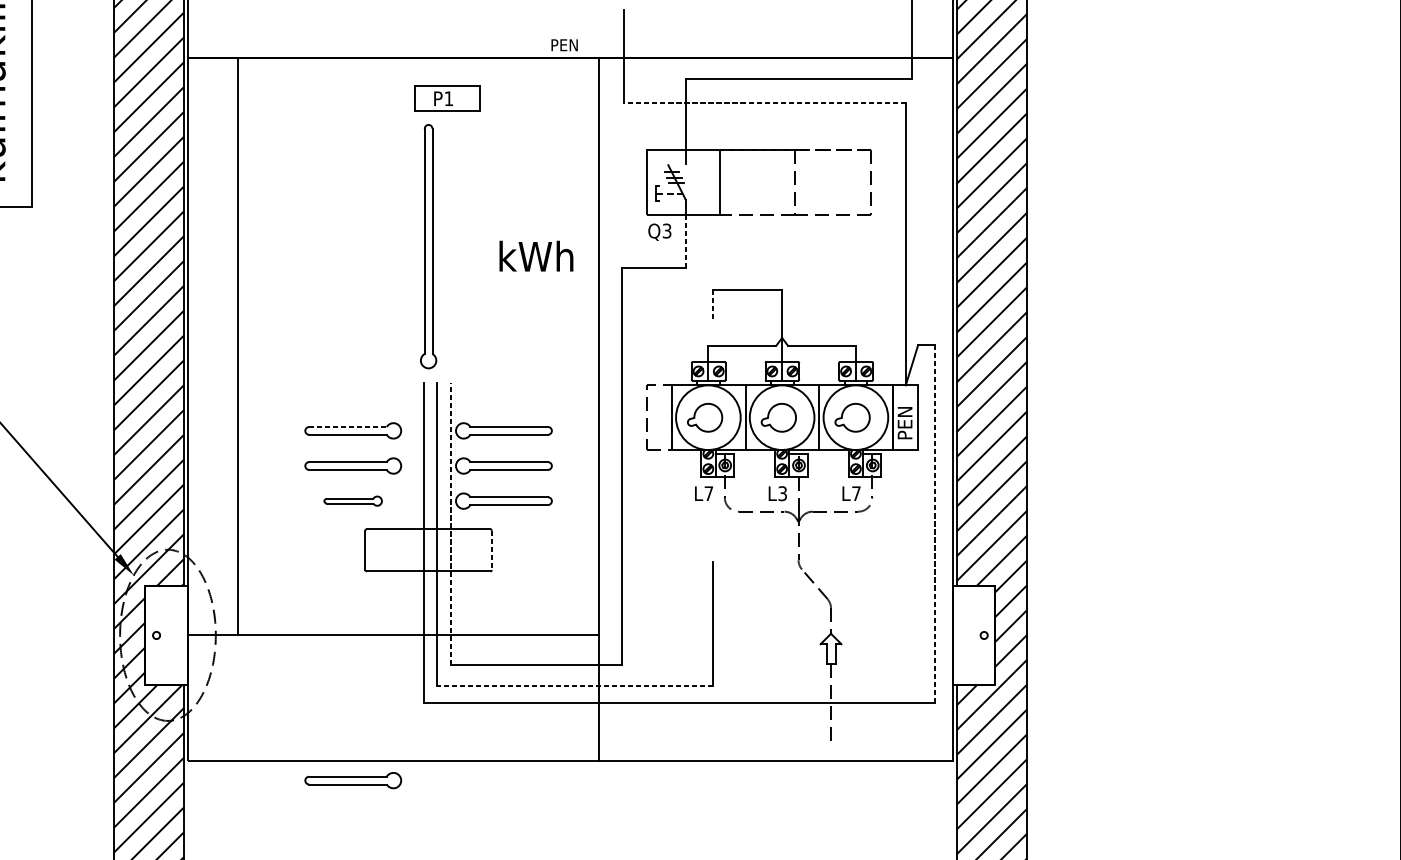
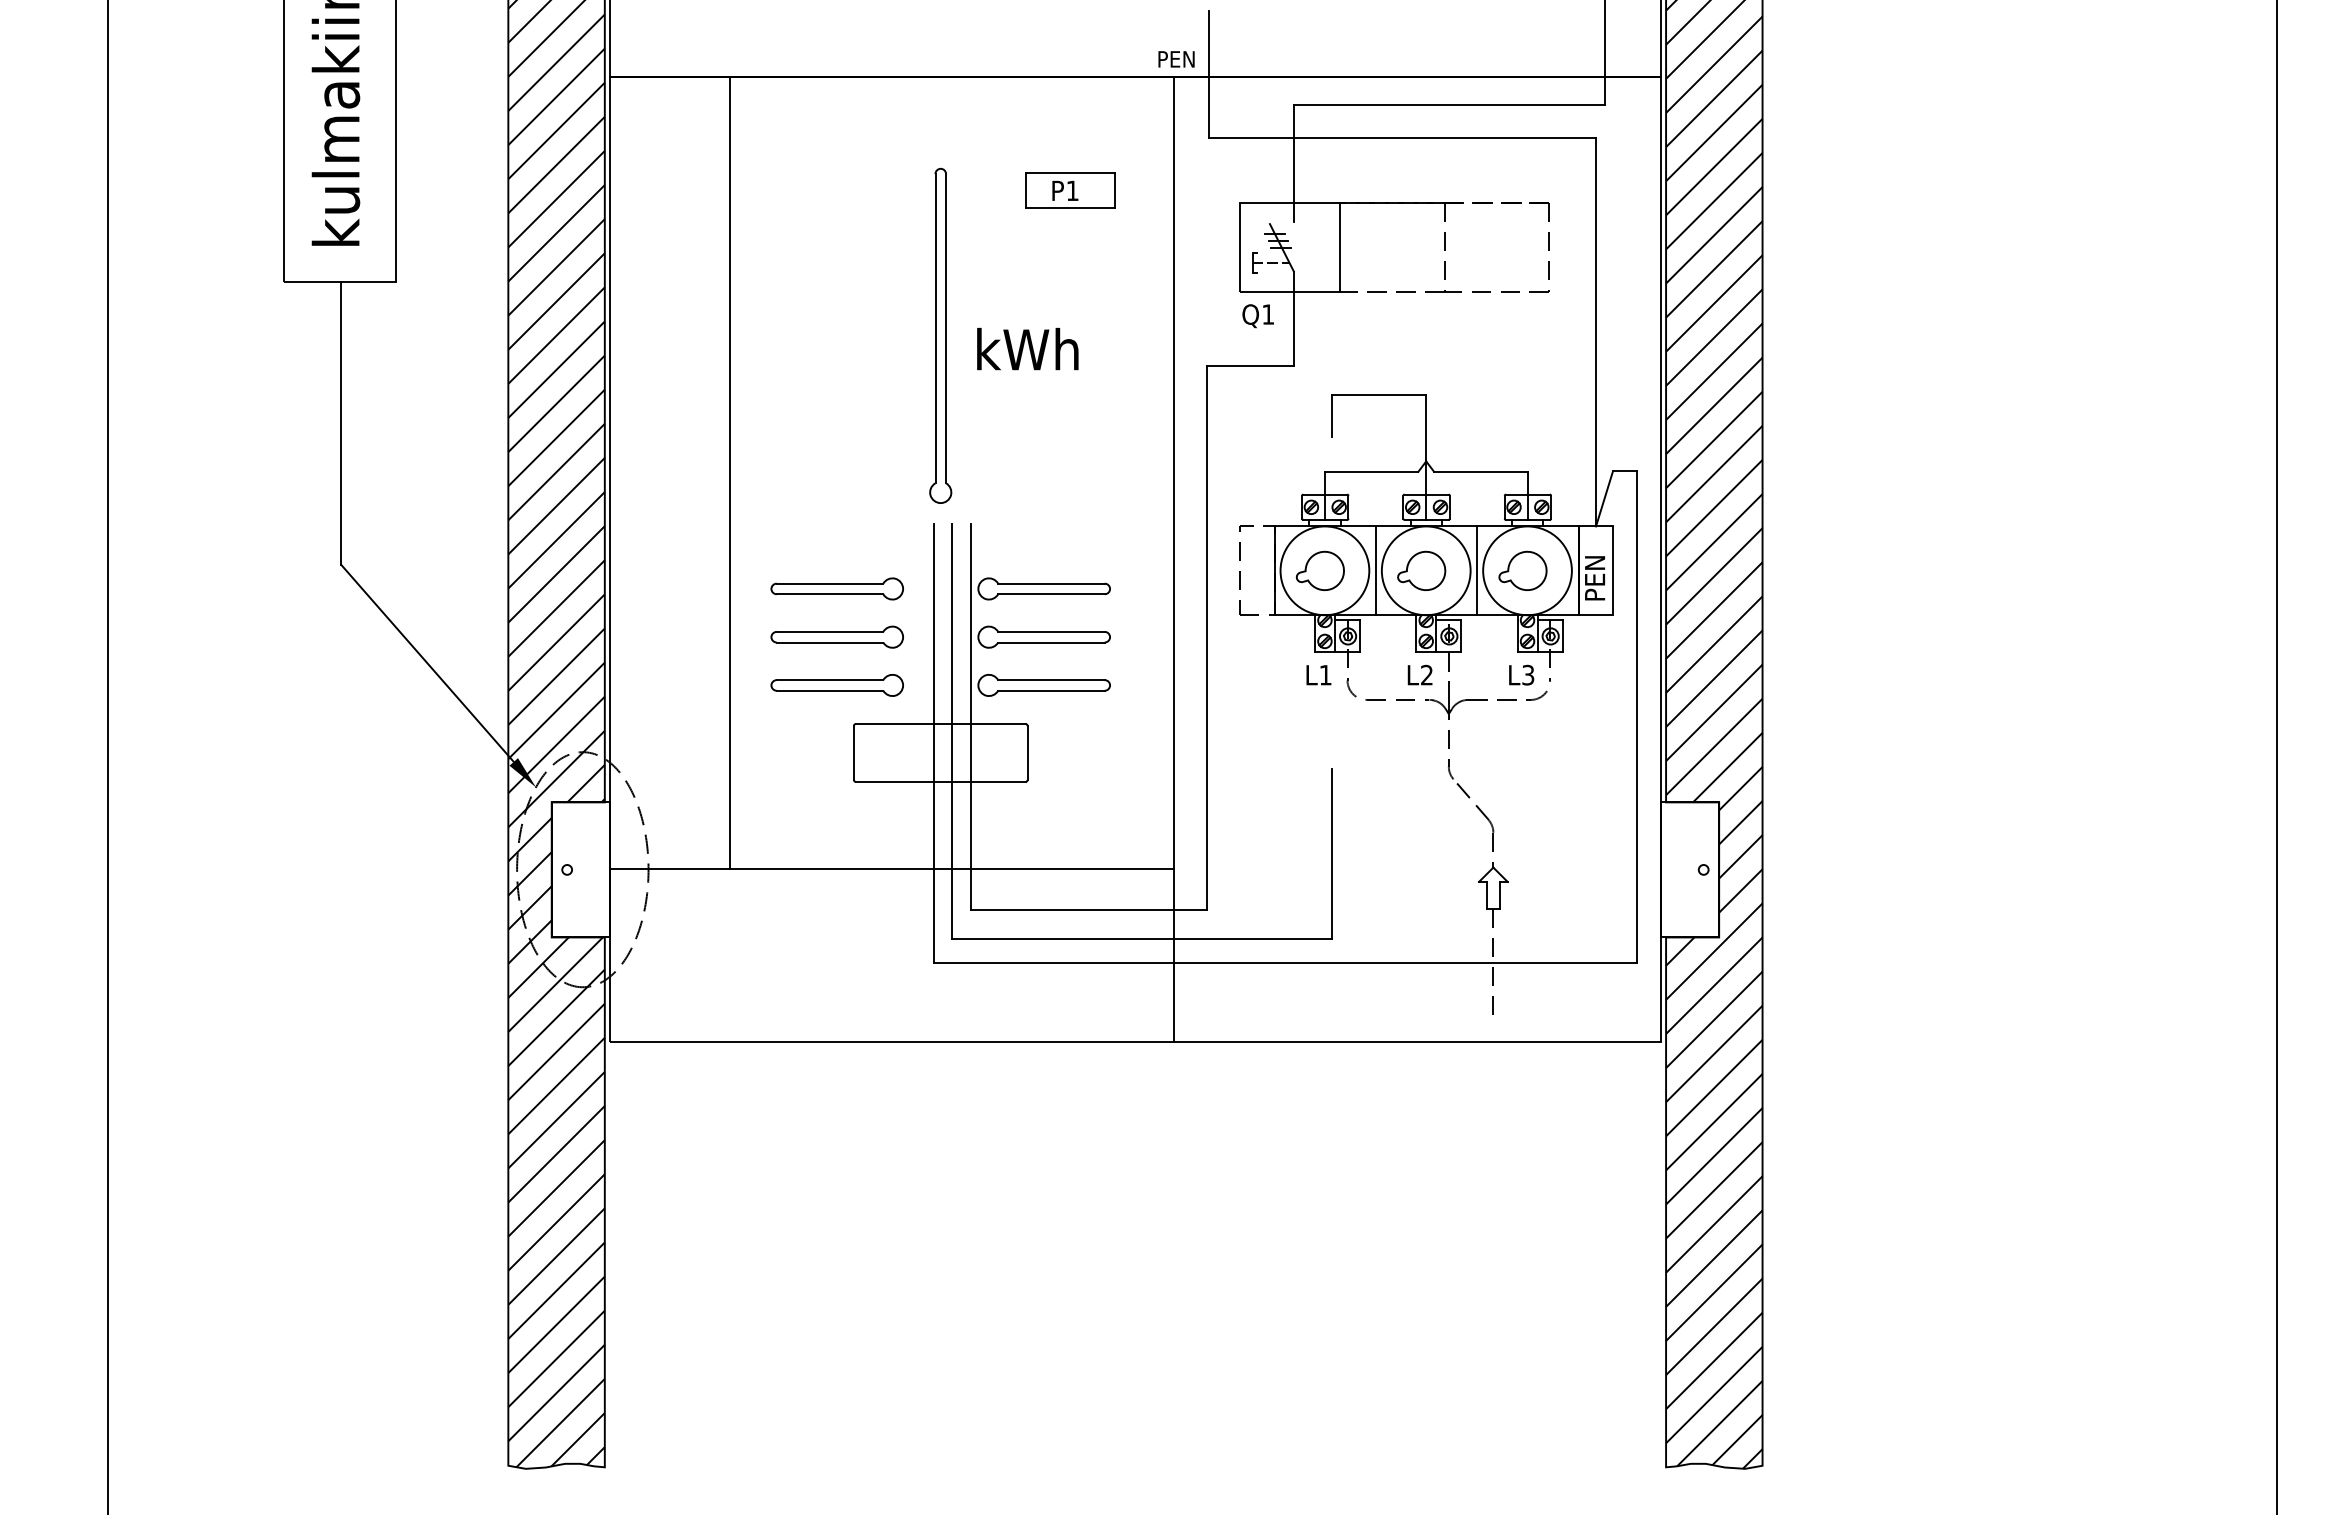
text: (564, 45) -> (1176, 59), moved
part: (447, 98) -> (1070, 190), moved
line: (764, 102) -> (1402, 138), dashed -> solid
text: (667, 231) -> (1268, 314), Q3 -> Q1
line: (685, 241) -> (1293, 328), dashed -> solid
text: (536, 256) -> (1027, 349), moved
line: (713, 304) -> (1331, 415), dashed -> solid
line: (238, 346) -> (730, 472), moved
line: (348, 426) -> (830, 583), dashed -> solid
text: (708, 493) -> (1325, 675), L7 -> L1
text: (782, 493) -> (1426, 675), L3 -> L2
text: (856, 493) -> (1528, 674), L7 -> L3
part: (352, 501) -> (836, 685), size x1.67
line: (450, 523) -> (970, 716), dashed -> solid
line: (935, 524) -> (1636, 717), dashed -> solid
line: (491, 550) -> (1027, 753), dashed -> solid
line: (574, 685) -> (1141, 938), dashed -> solid
part: (352, 780) -> (836, 1068), removed

